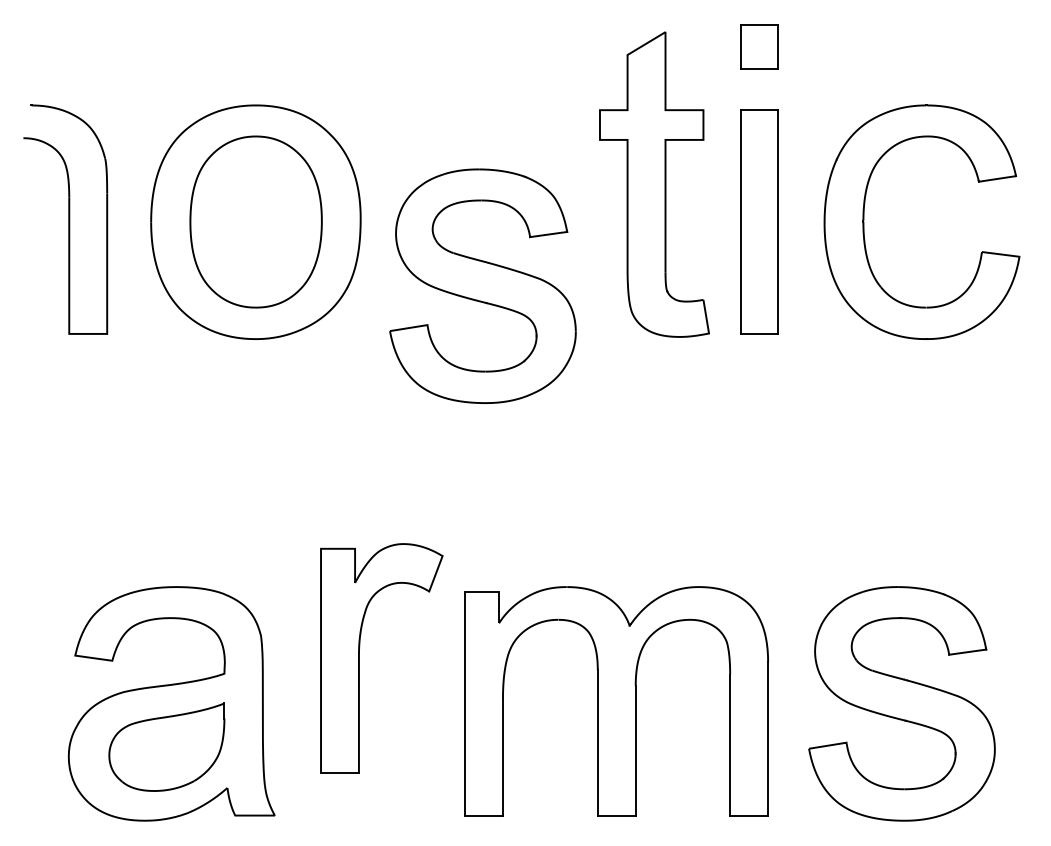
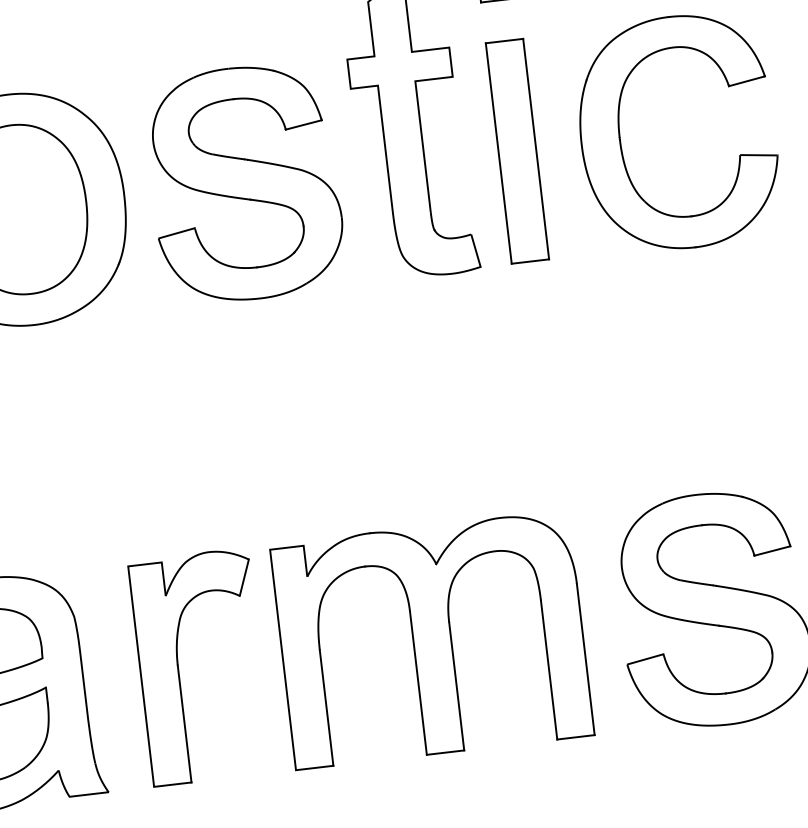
part: (482, 285) -> (244, 182), moved
part: (359, 658) -> (178, 670), moved

